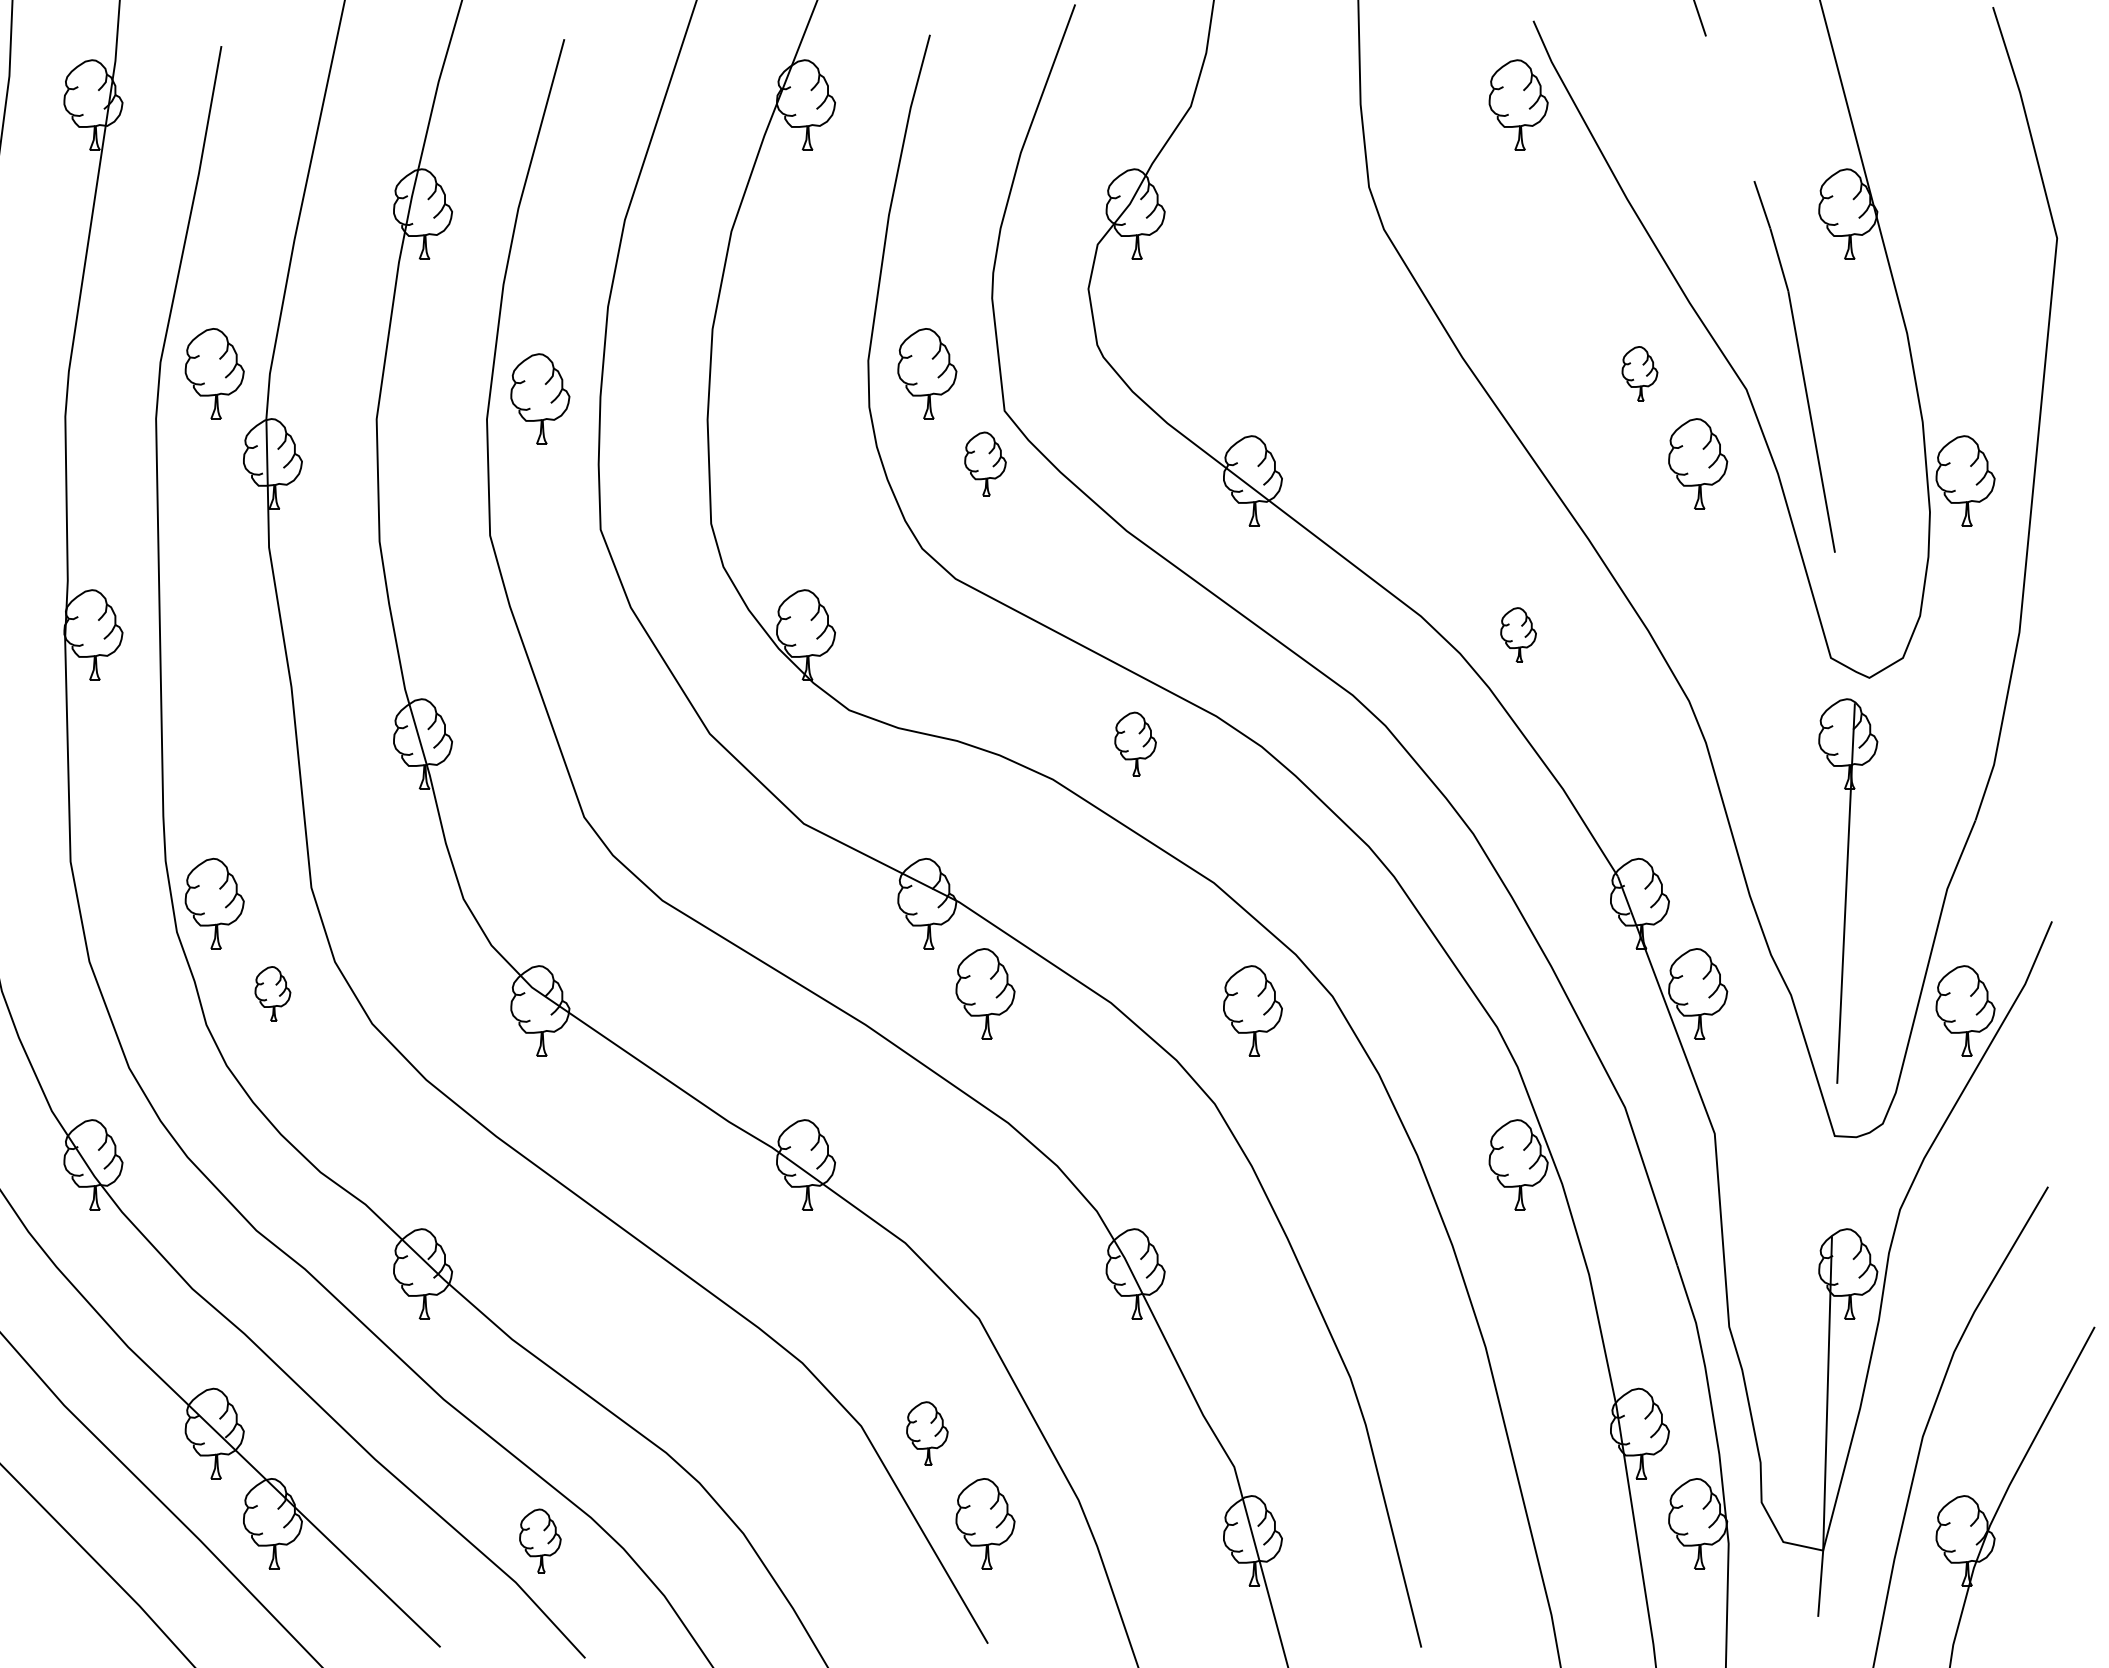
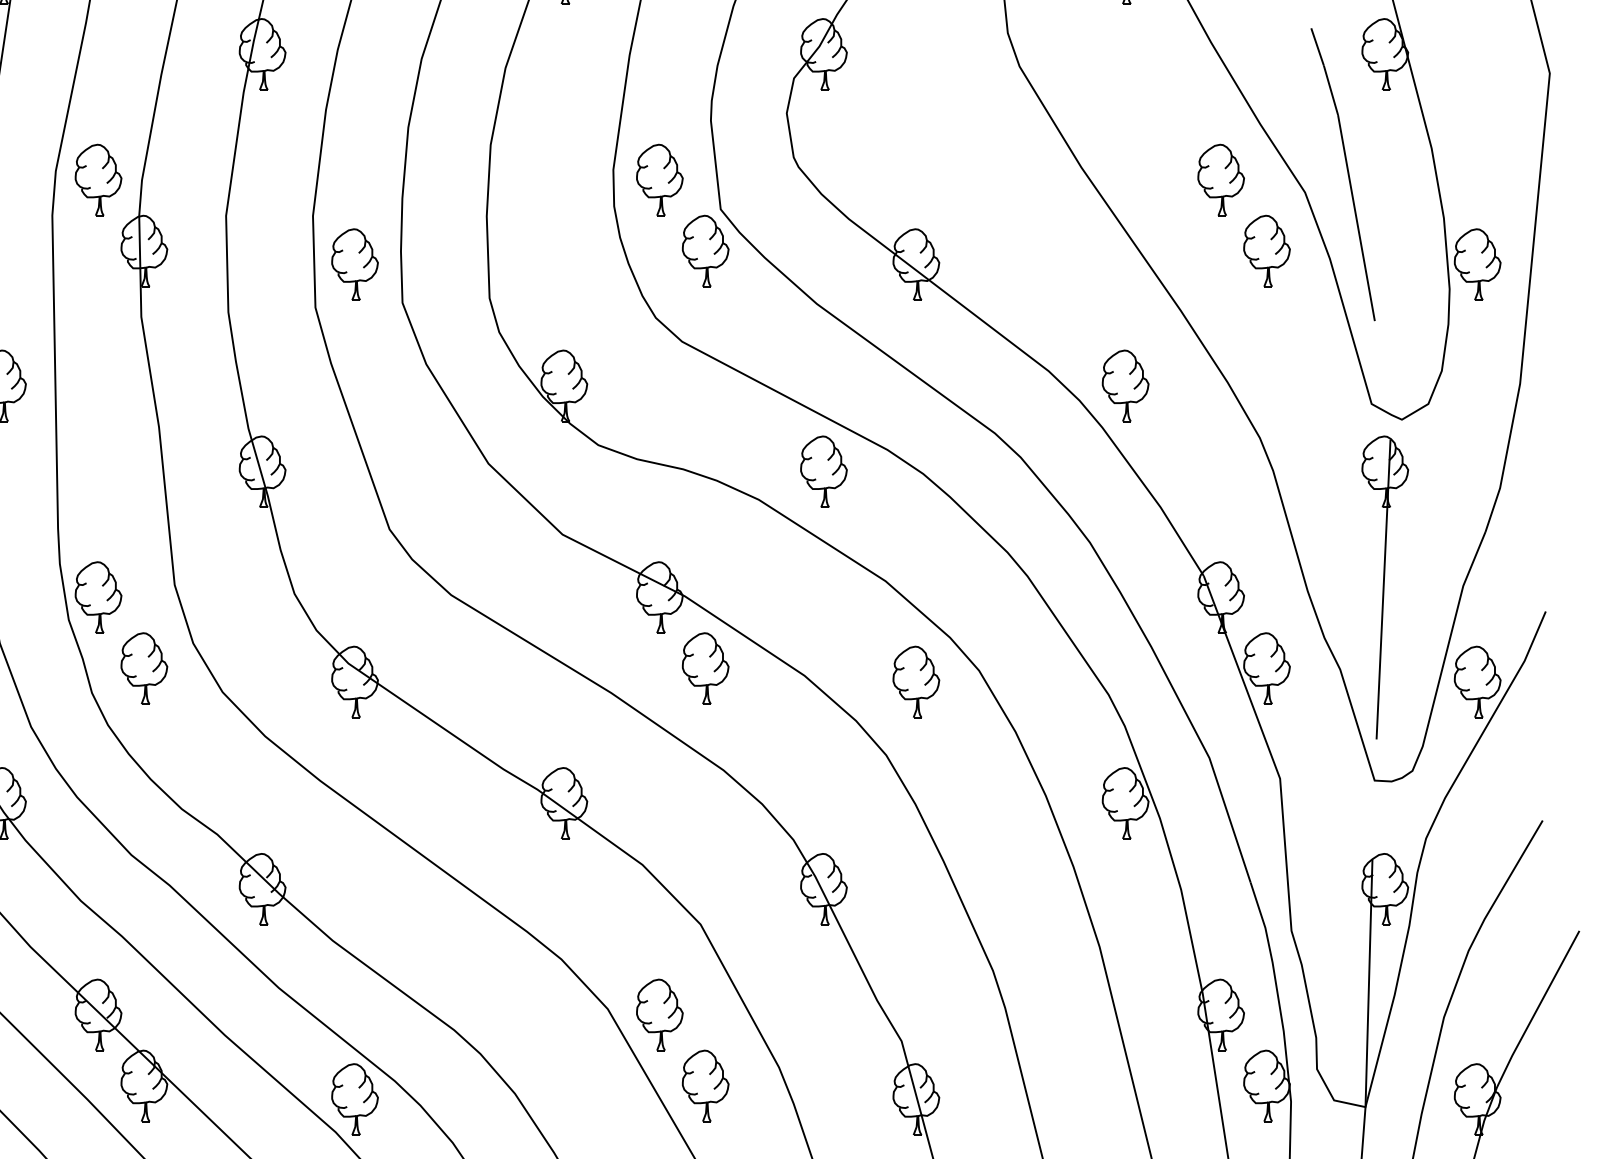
part: (1639, 373) -> (1220, 179), size x1.67
part: (540, 398) -> (355, 264), moved
part: (985, 463) -> (705, 250), size x1.43
part: (1518, 634) -> (1125, 385), size x1.67
part: (1135, 743) -> (823, 471), size x1.43
part: (272, 993) -> (144, 668), size x1.67
part: (927, 1433) -> (659, 1014), size x1.43
part: (540, 1540) -> (355, 1099), size x1.43

